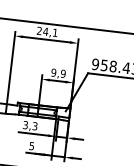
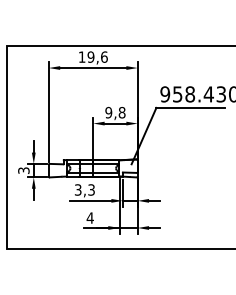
text: (46, 31) -> (92, 56), 24,1 -> 19,6
text: (62, 73) -> (121, 112), 9,9 -> 9,8
text: (31, 145) -> (89, 217), 5 -> 4

